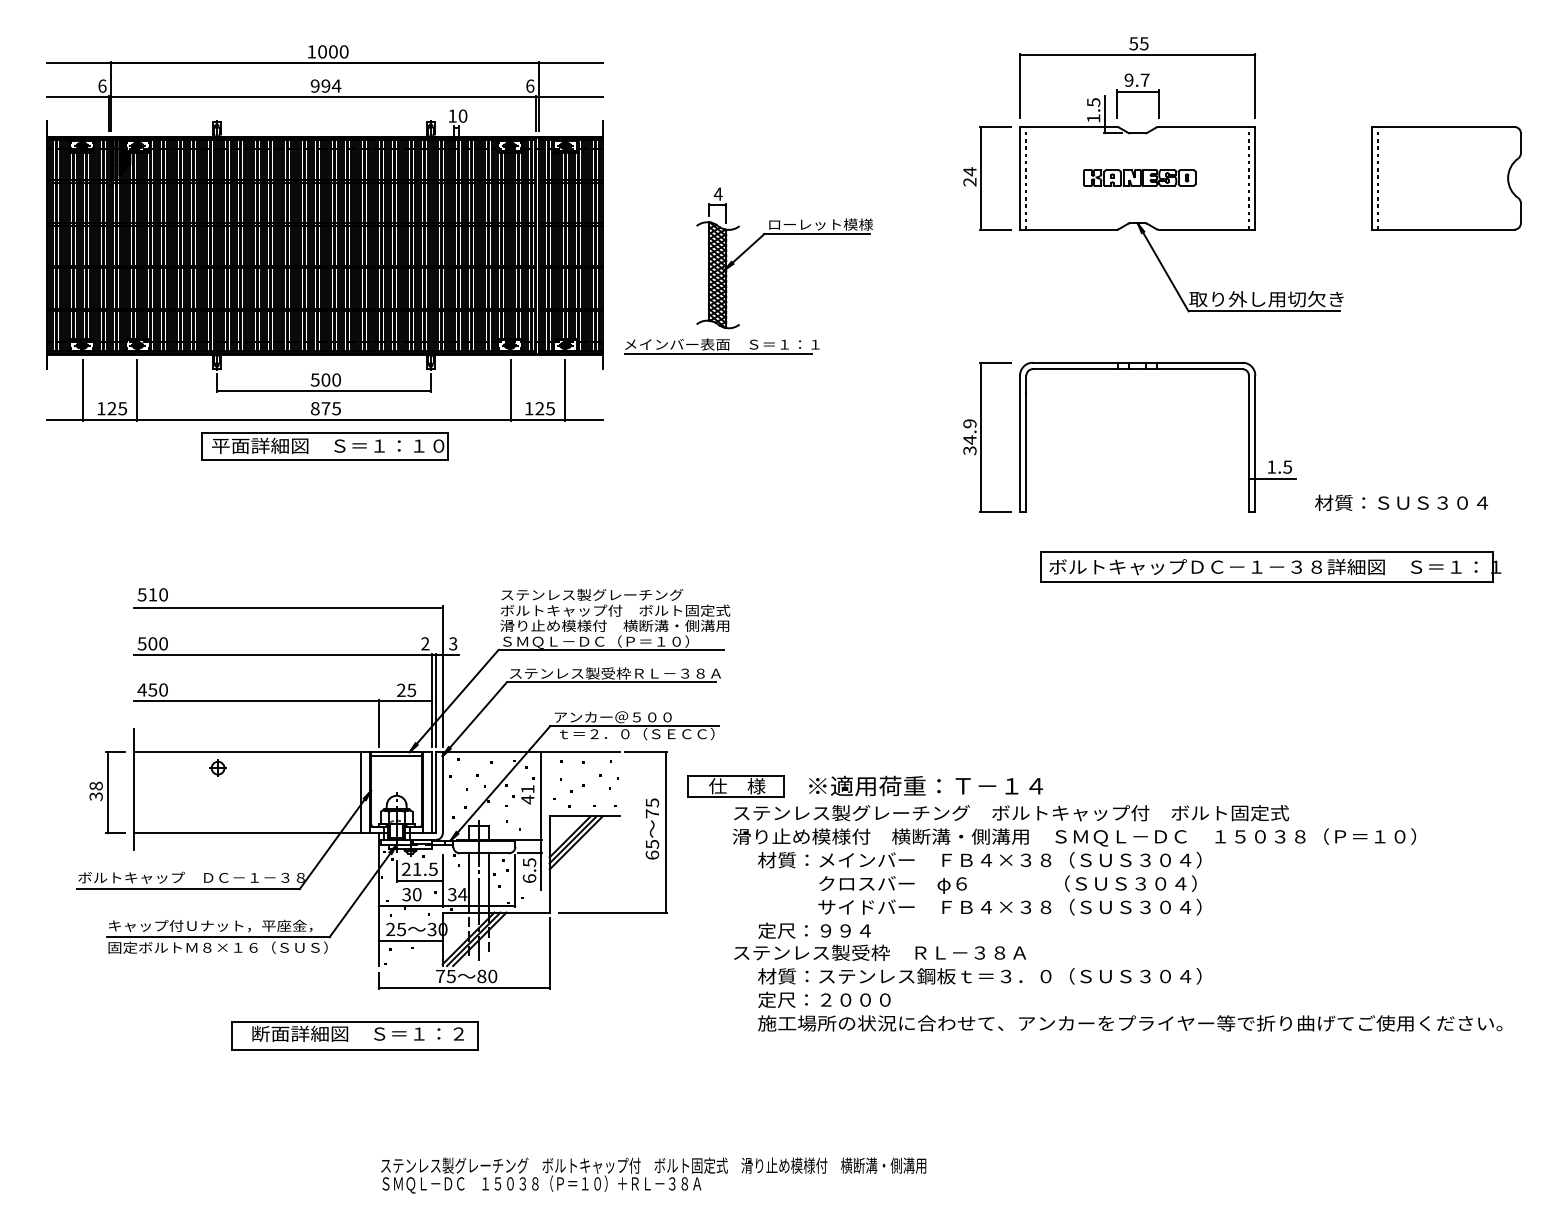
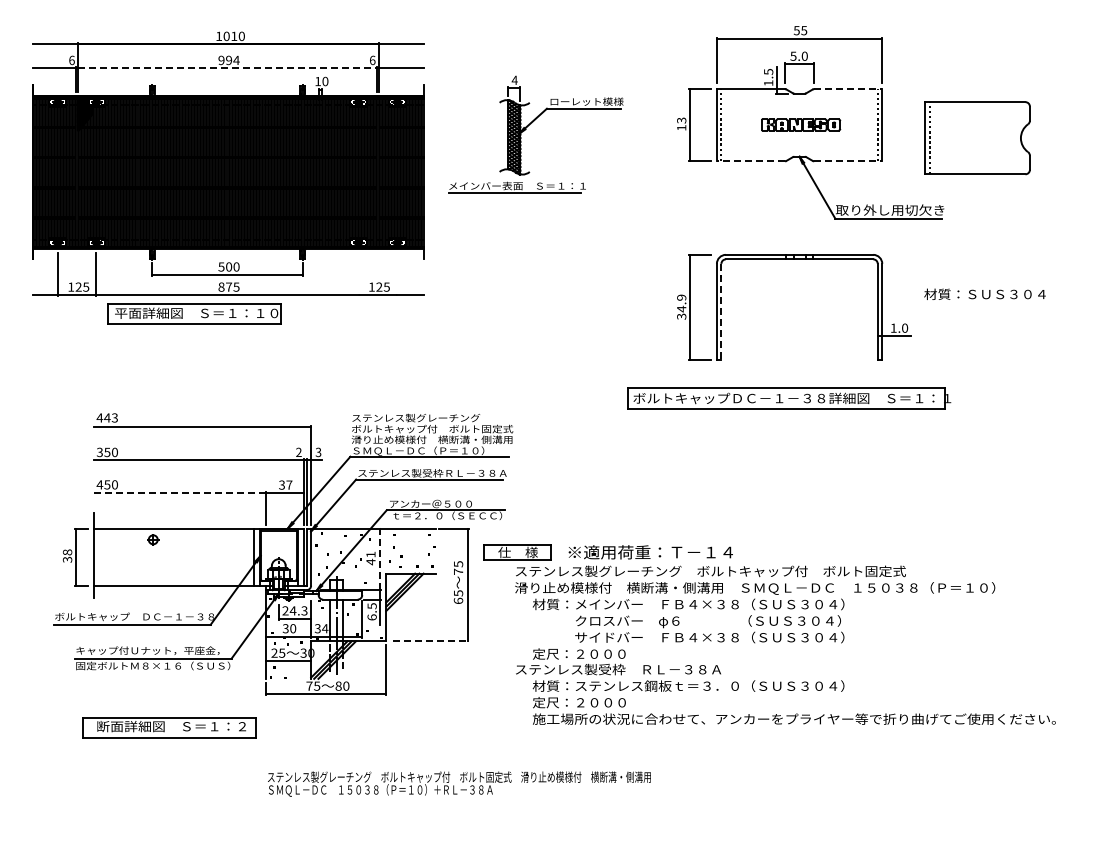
text: (333, 52) -> (234, 36), 1000 -> 1010
text: (1136, 79) -> (798, 55), 9.7 -> 5.0
line: (325, 97) -> (228, 68), solid -> dashed
line: (1207, 127) -> (848, 89), solid -> dashed
text: (969, 175) -> (681, 123), 24 -> 13
part: (1446, 178) -> (977, 138), moved
line: (1067, 229) -> (750, 161), solid -> dashed
line: (1207, 229) -> (848, 161), solid -> dashed
part: (734, 264) -> (526, 129), moved
line: (511, 389) -> (359, 273), removed
line: (564, 389) -> (396, 273), removed
line: (1026, 443) -> (721, 311), solid -> dashed
part: (325, 446) -> (194, 313), moved
text: (1288, 466) -> (905, 327), 1.5 -> 1.0
text: (1400, 501) -> (984, 293), moved
part: (1271, 567) -> (789, 398), moved
text: (151, 594) -> (106, 417), 510 -> 443
text: (147, 642) -> (103, 451), 500 -> 350
text: (406, 689) -> (285, 484), 25 -> 37
line: (256, 700) -> (180, 492), solid -> dashed
line: (541, 796) -> (380, 559), solid -> dashed
text: (424, 868) -> (298, 610), 21.5 -> 24.3
line: (612, 912) -> (430, 641), solid -> dashed
text: (855, 929) -> (601, 653), 定尺：９９４ -> 定尺：２０００
part: (355, 1035) -> (169, 727), moved
text: (653, 1174) -> (459, 783), moved

